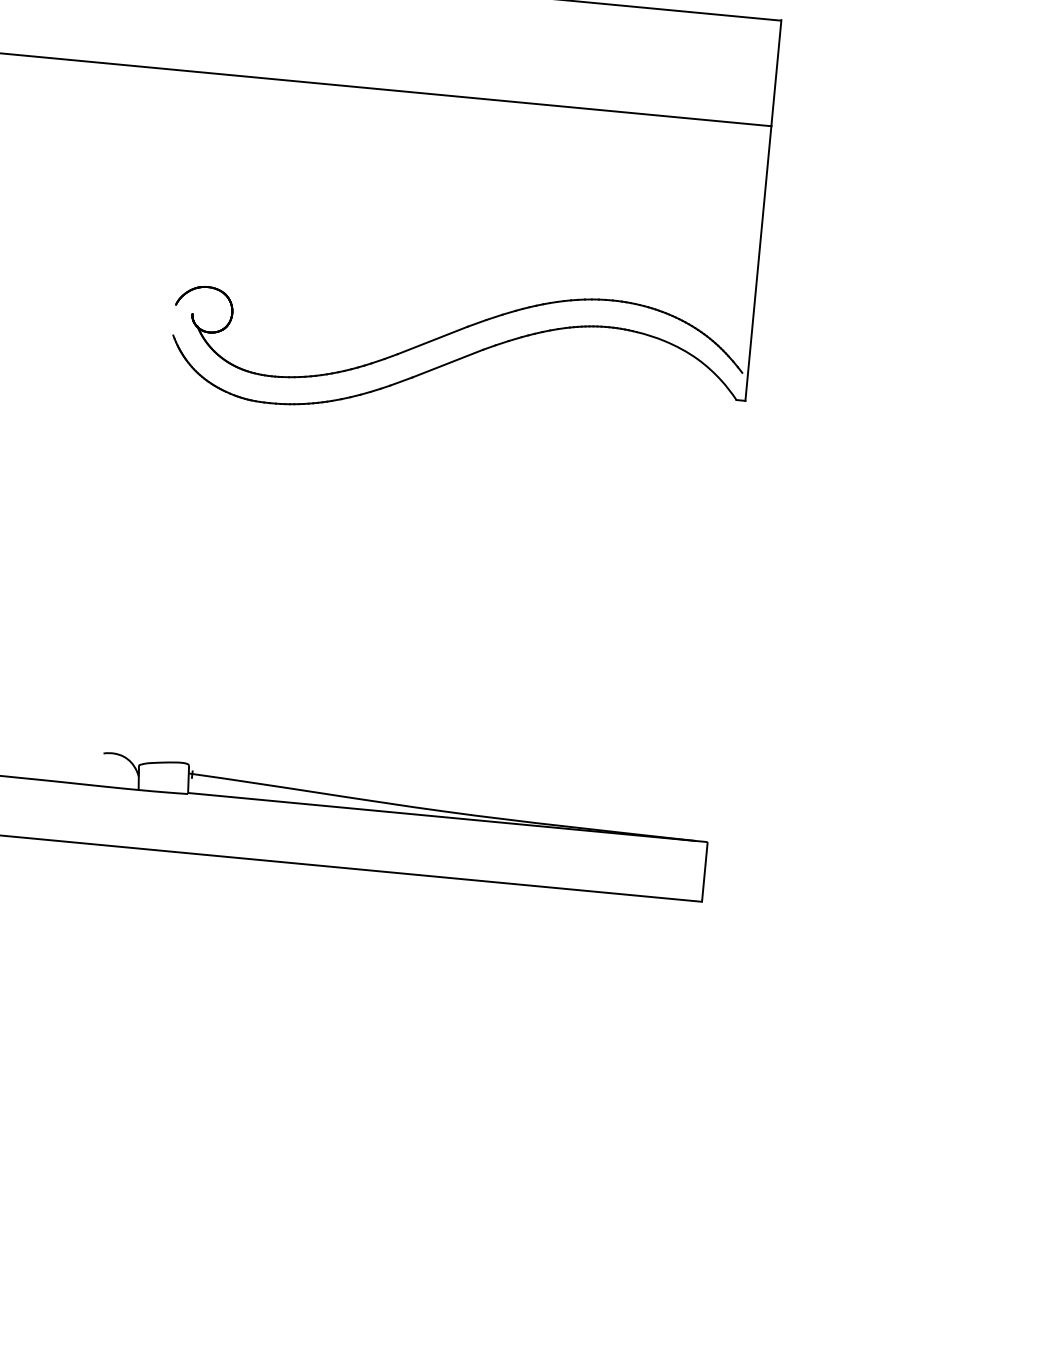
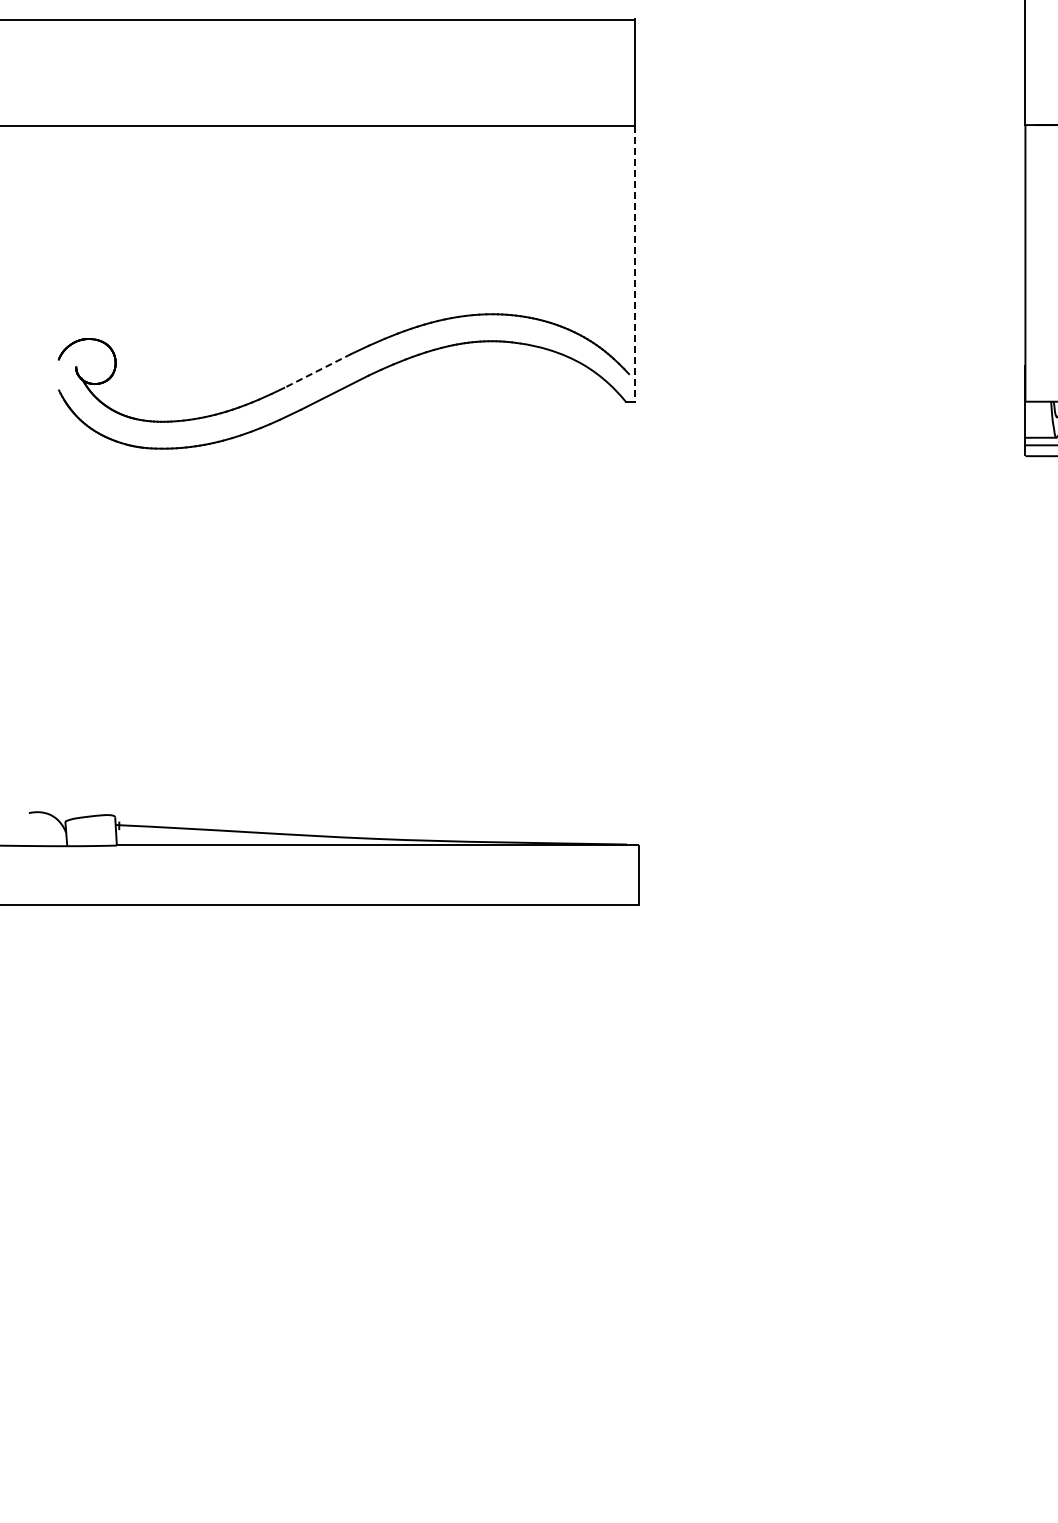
line: (758, 263) -> (634, 263), solid -> dashed
line: (432, 339) -> (317, 370), solid -> dashed

